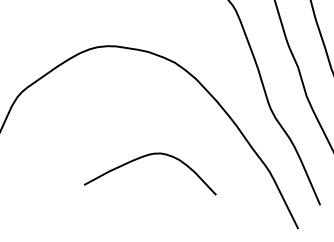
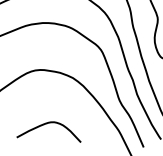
curve: (141, 160) -> (44, 125), moved

